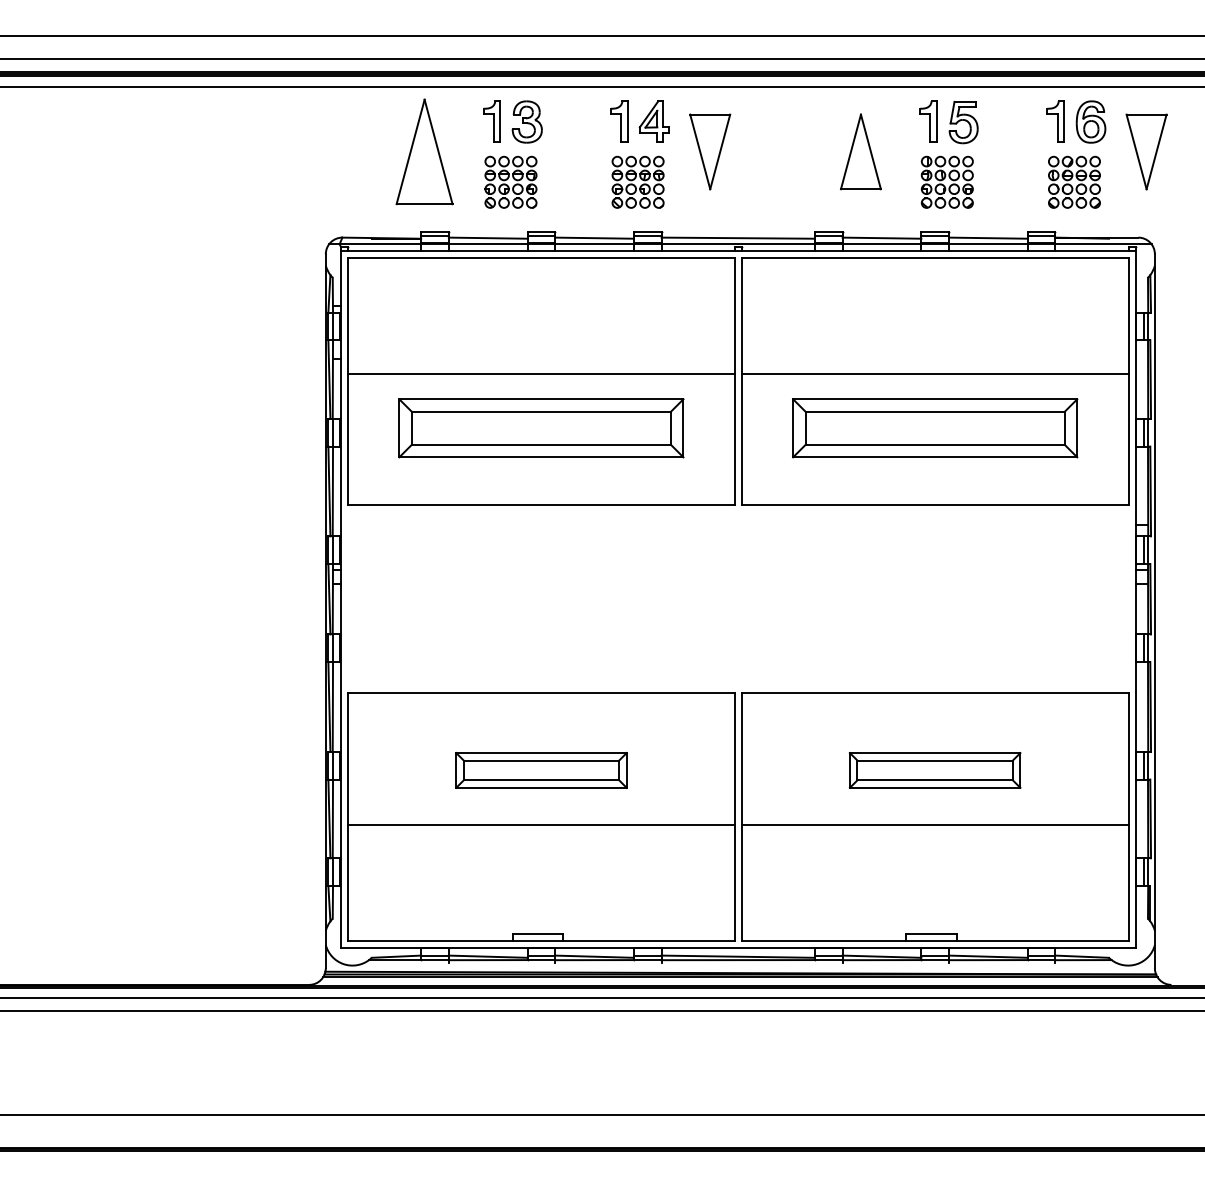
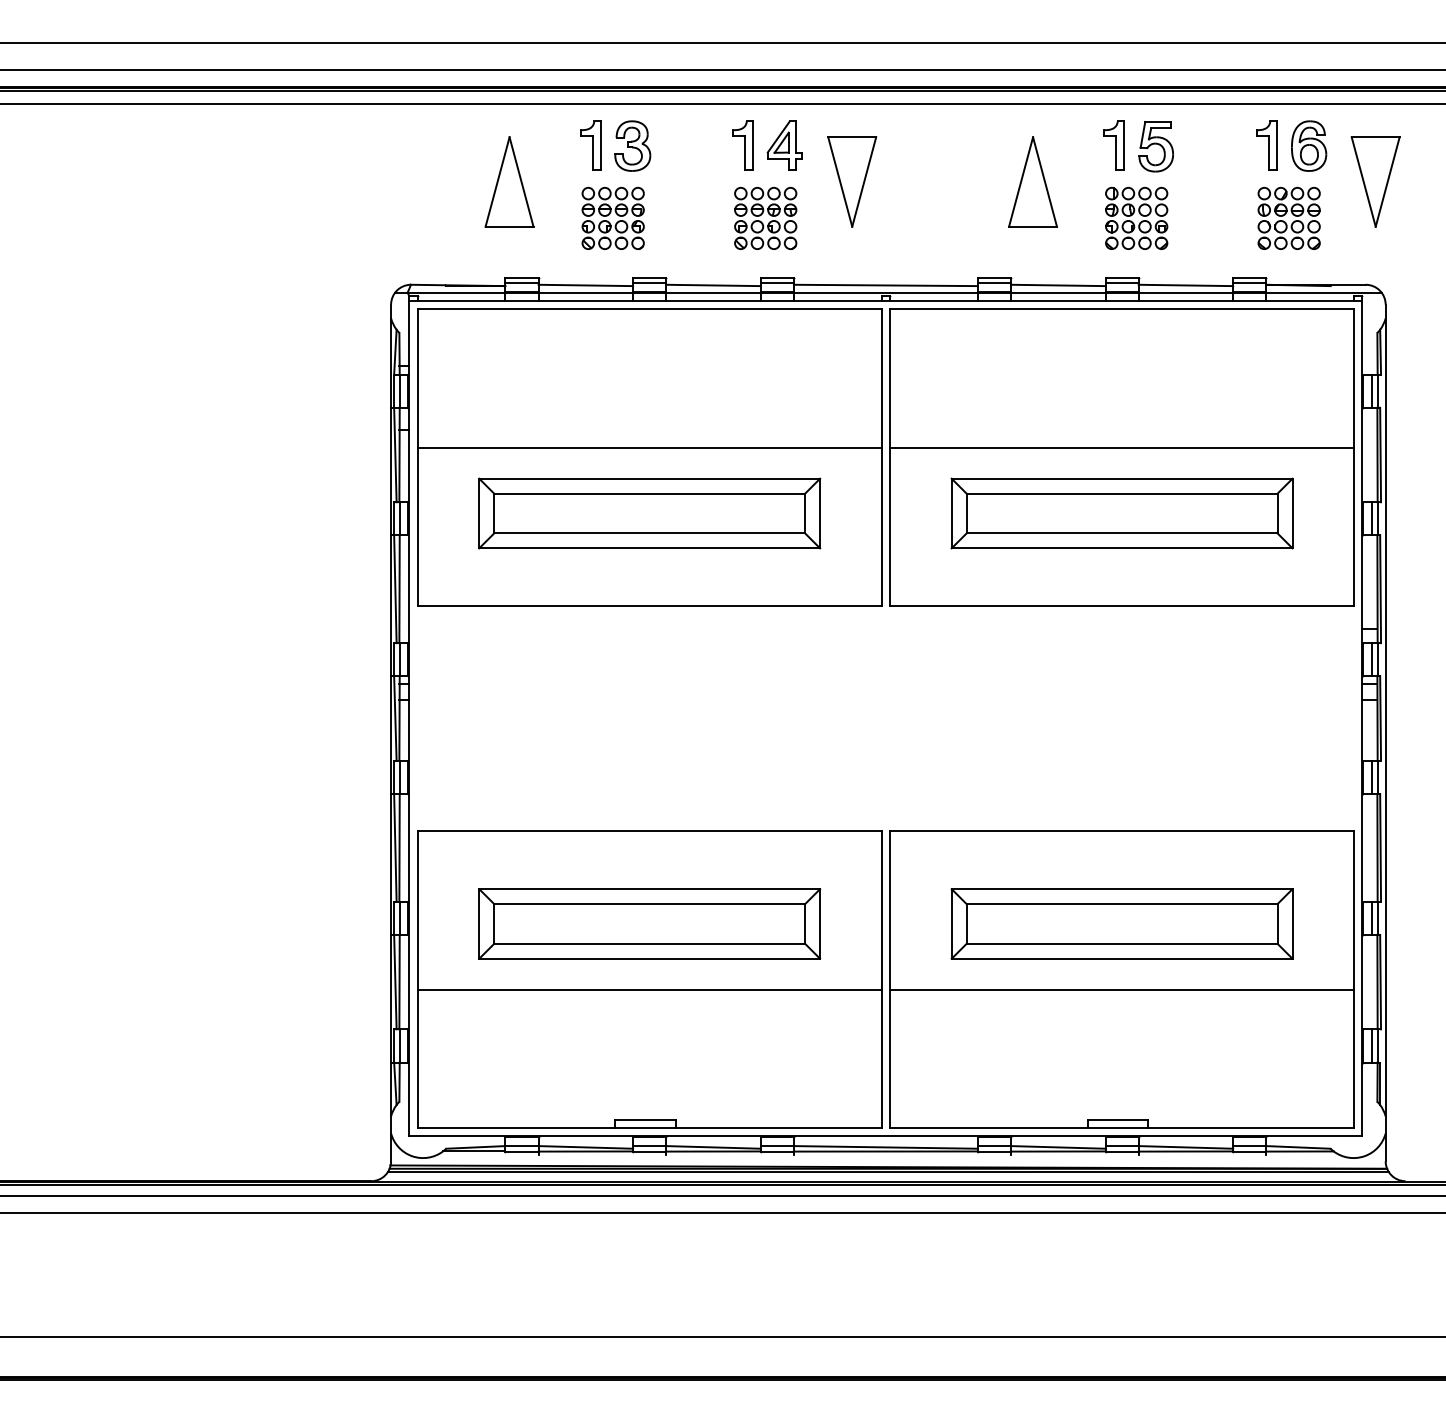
part: (424, 151) -> (509, 181), size x0.71
part: (541, 770) -> (649, 923), size x1.67
part: (934, 770) -> (1121, 923), size x1.67

